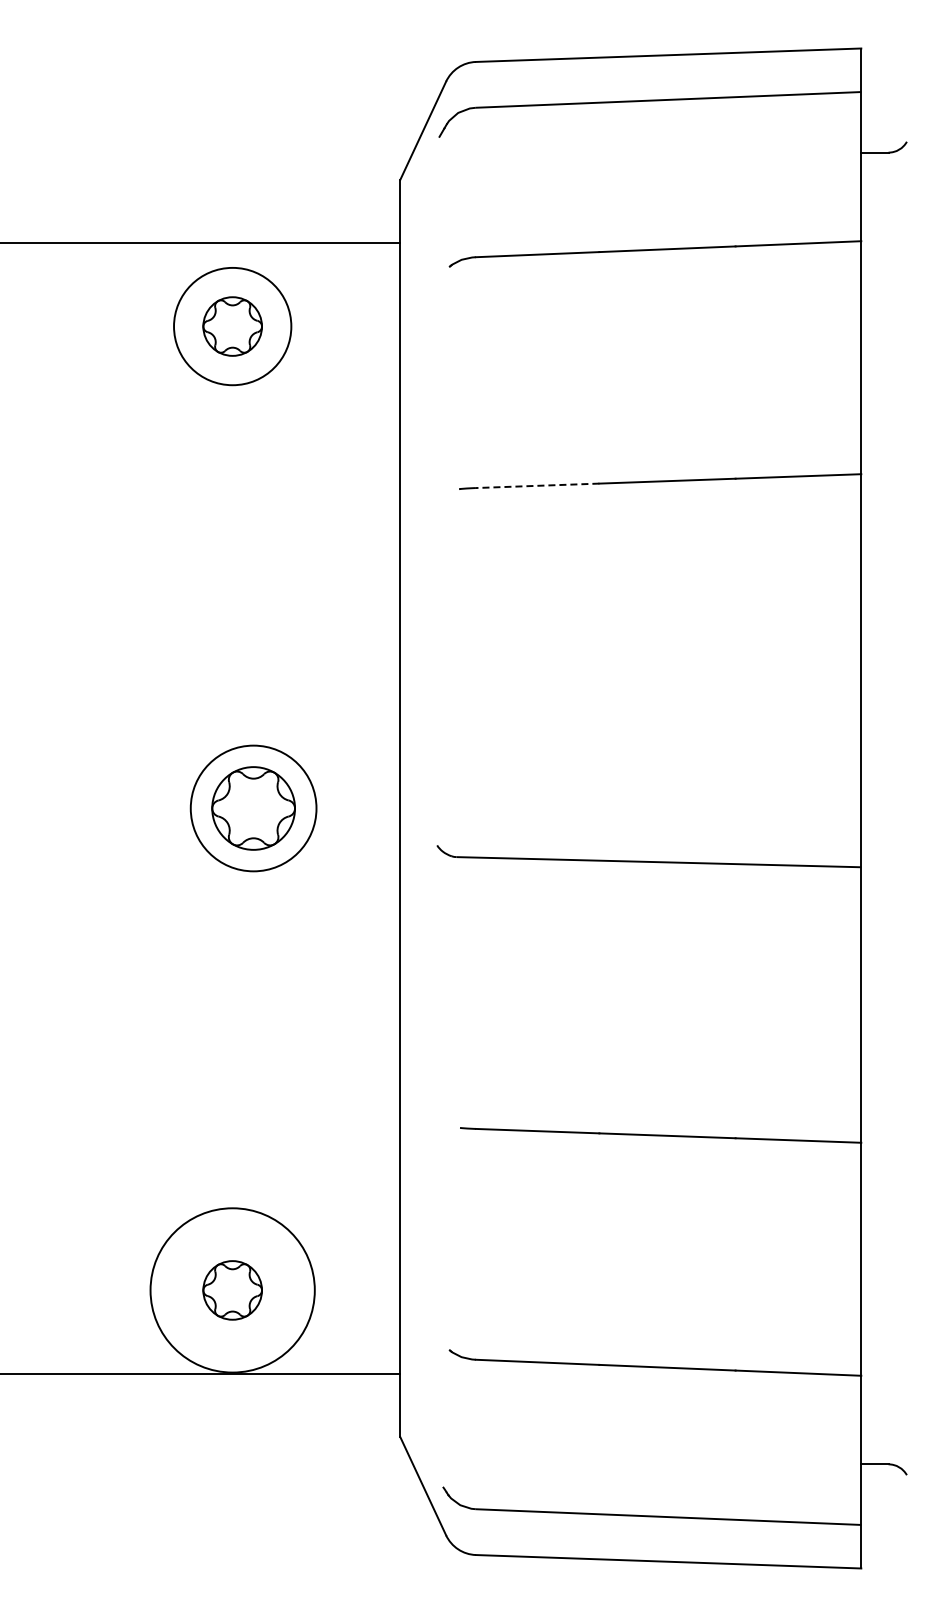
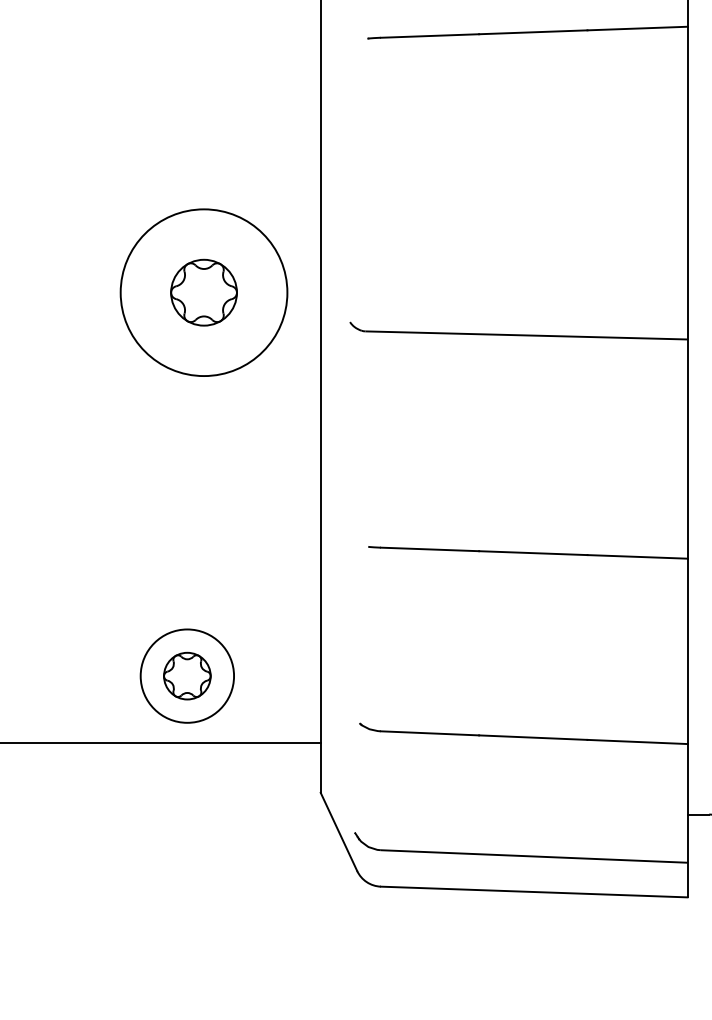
line: (537, 485) -> (429, 35), dashed -> solid
circle: (253, 808) -> (203, 292), size x1.67
circle: (232, 1290) -> (187, 676), size x0.71

